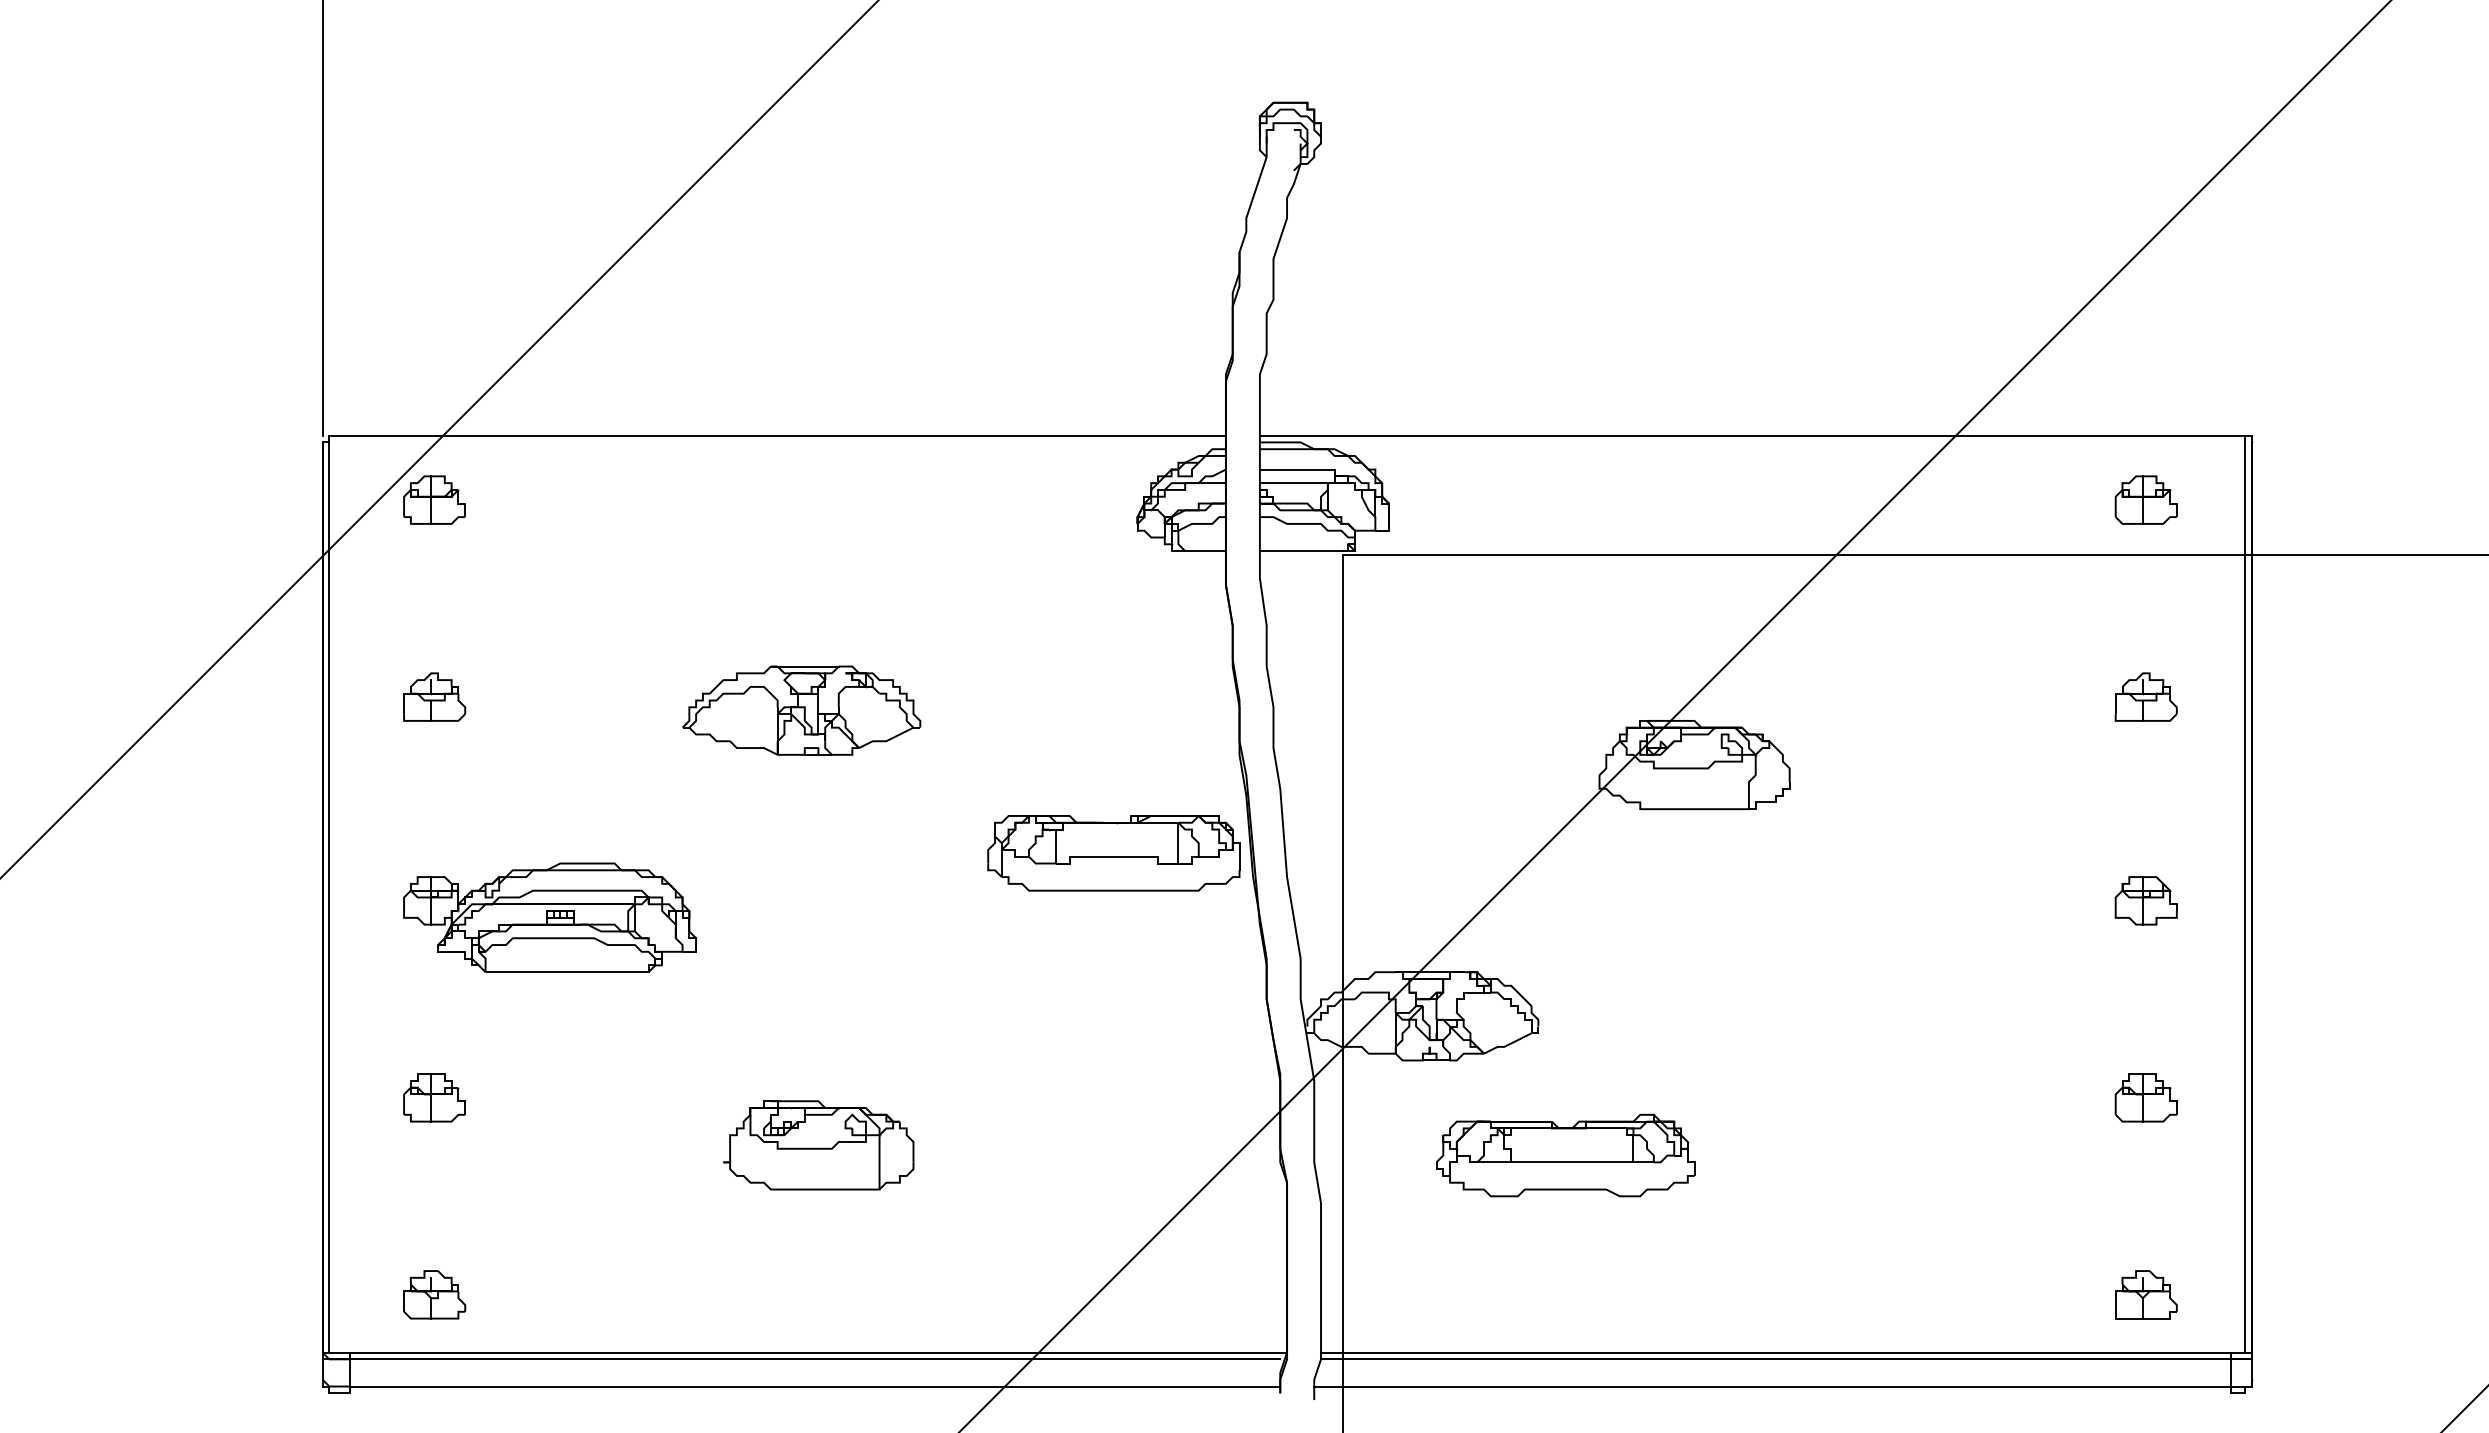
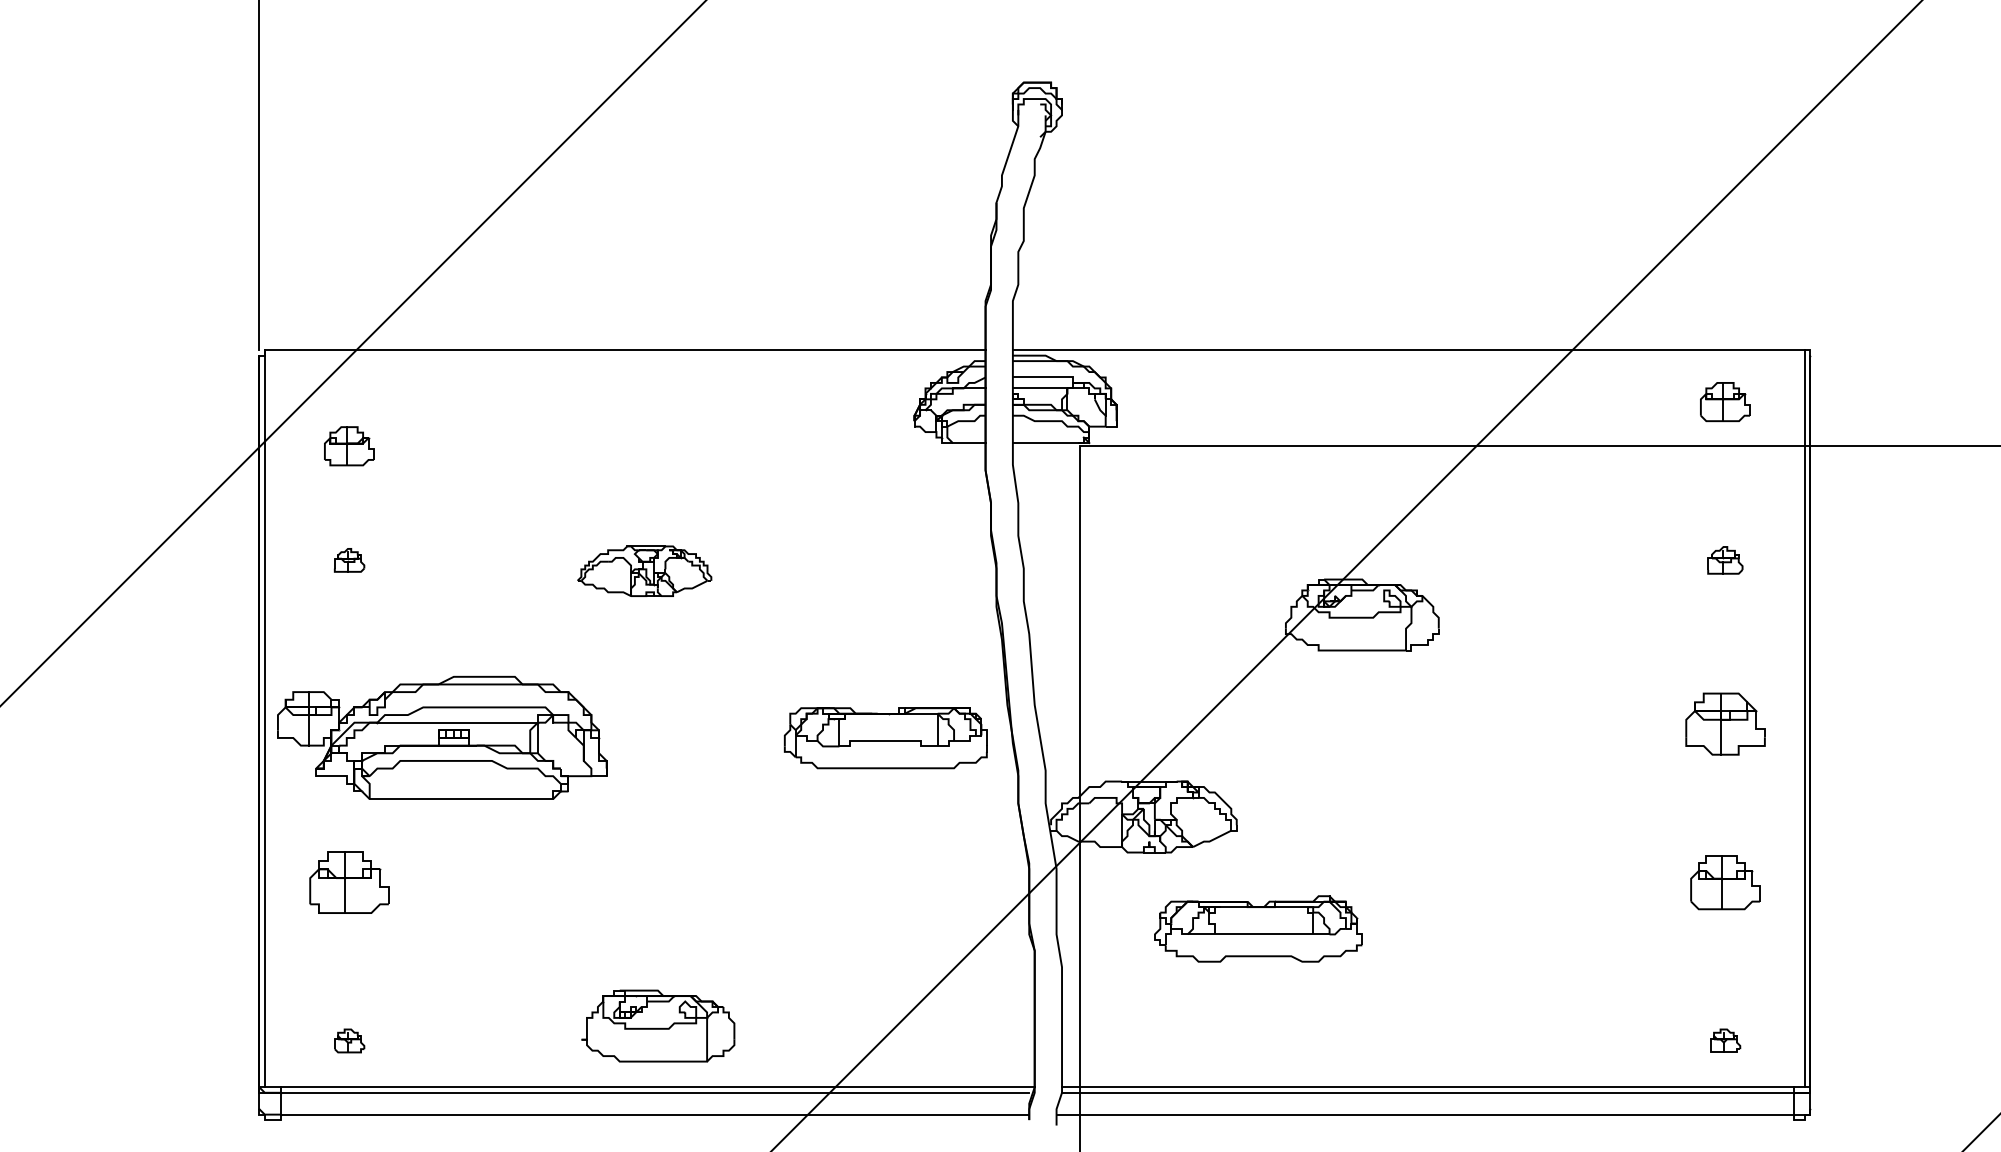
part: (434, 499) -> (349, 445), moved
part: (434, 696) -> (349, 559), size x0.6
part: (2145, 696) -> (1724, 559), size x0.7
part: (801, 710) -> (644, 571), size x0.7
part: (1113, 853) -> (885, 738), moved
part: (2145, 900) -> (1724, 723), size x1.6
part: (549, 917) -> (441, 737), size x1.4
part: (434, 1097) -> (349, 882), size x1.6
part: (2145, 1097) -> (1724, 882), size x1.4
part: (818, 1145) -> (658, 1026), moved
part: (434, 1294) -> (349, 1040), size x0.6
part: (2146, 1294) -> (1725, 1040), size x0.6

